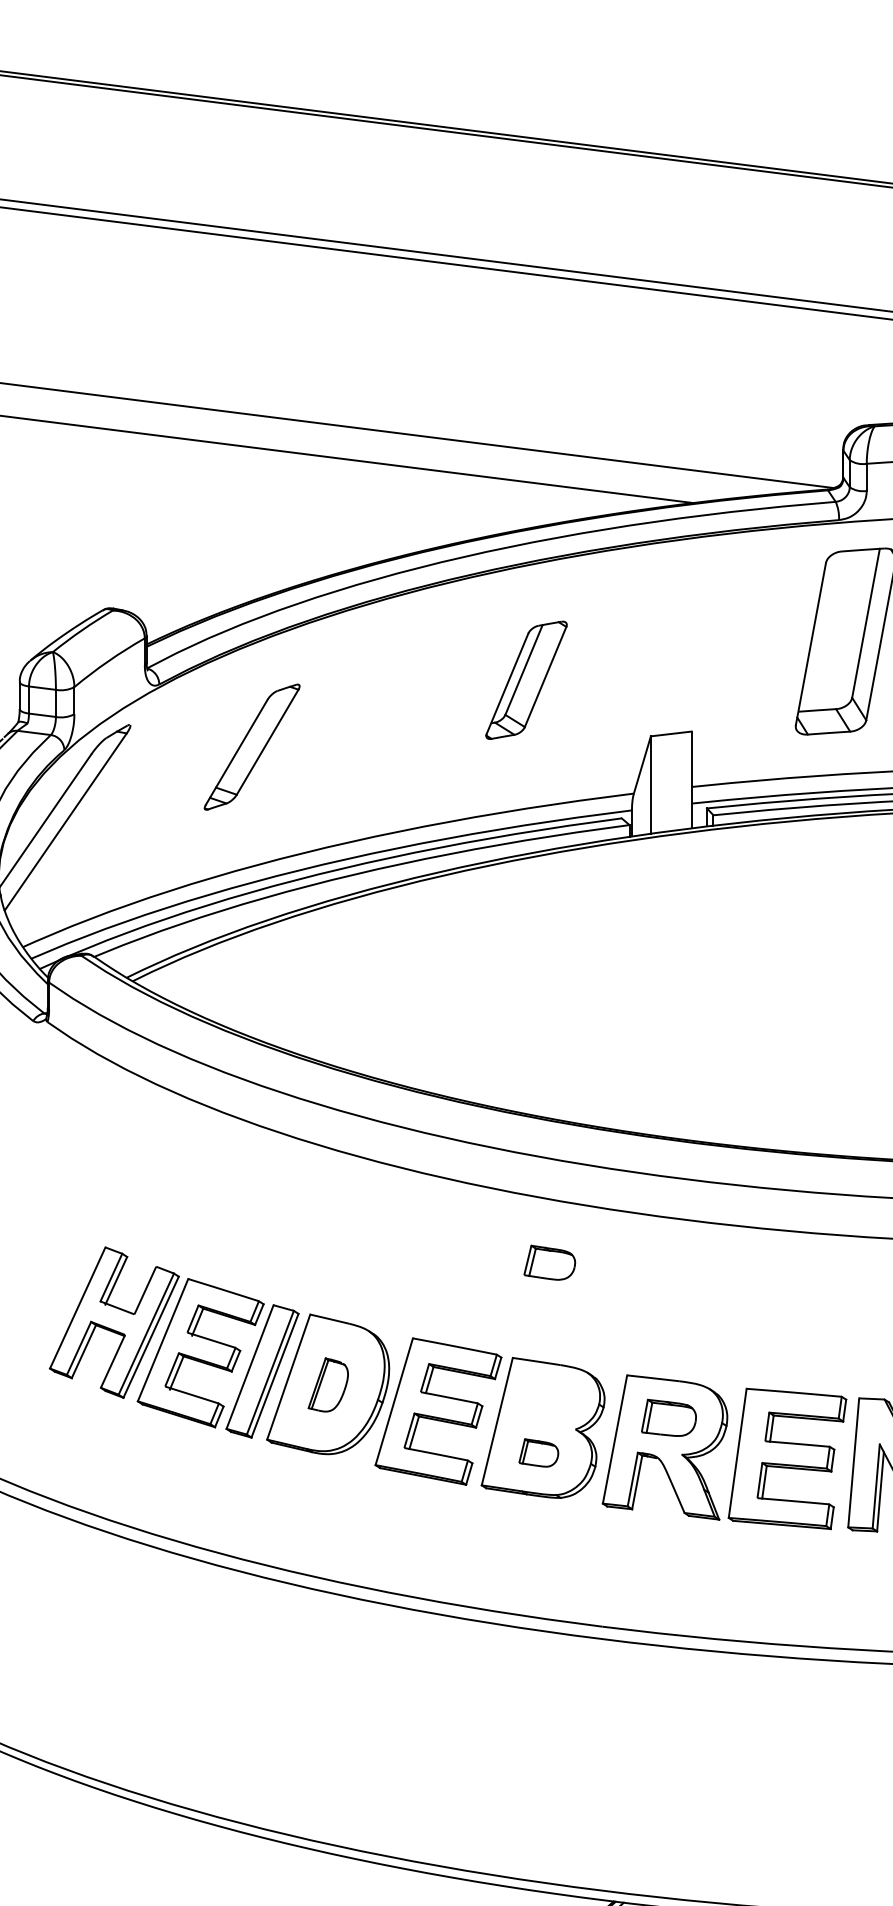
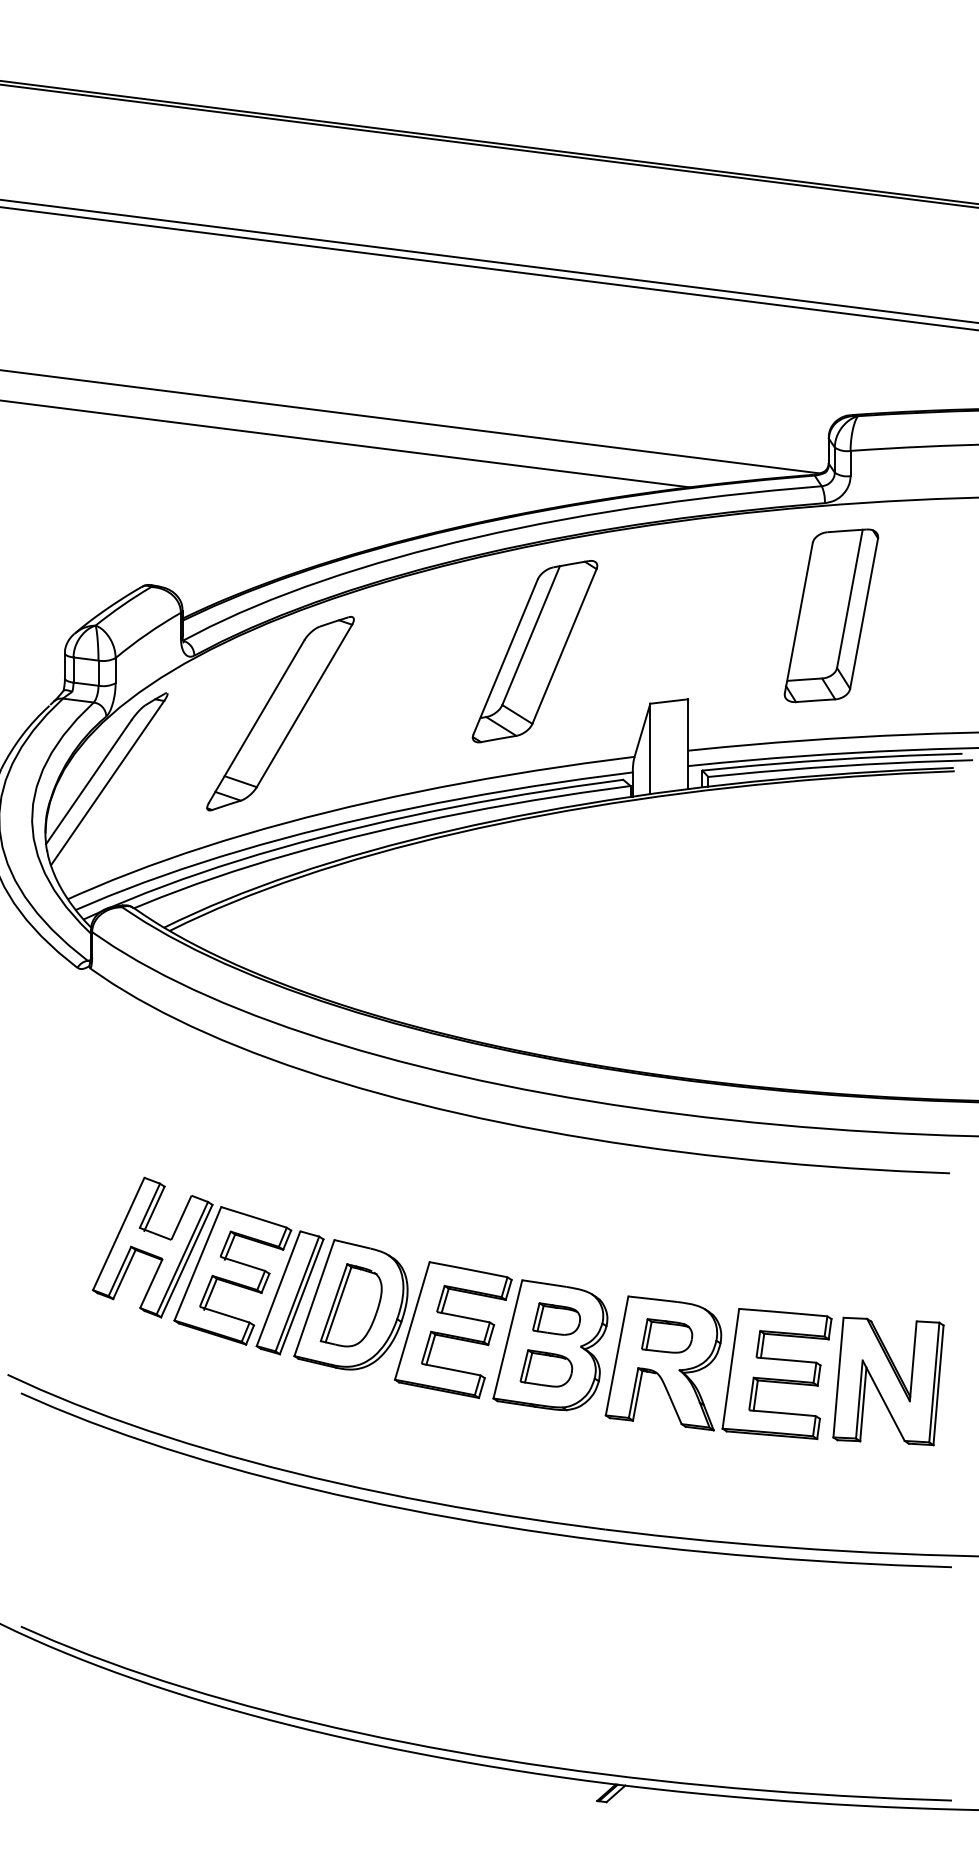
part: (525, 680) -> (534, 651), size x1.67
part: (252, 746) -> (280, 713), size x1.67
part: (549, 1262) -> (556, 1318), moved
part: (327, 1385) -> (350, 1305), size x1.67
part: (538, 1453) -> (546, 1368), size x1.43

